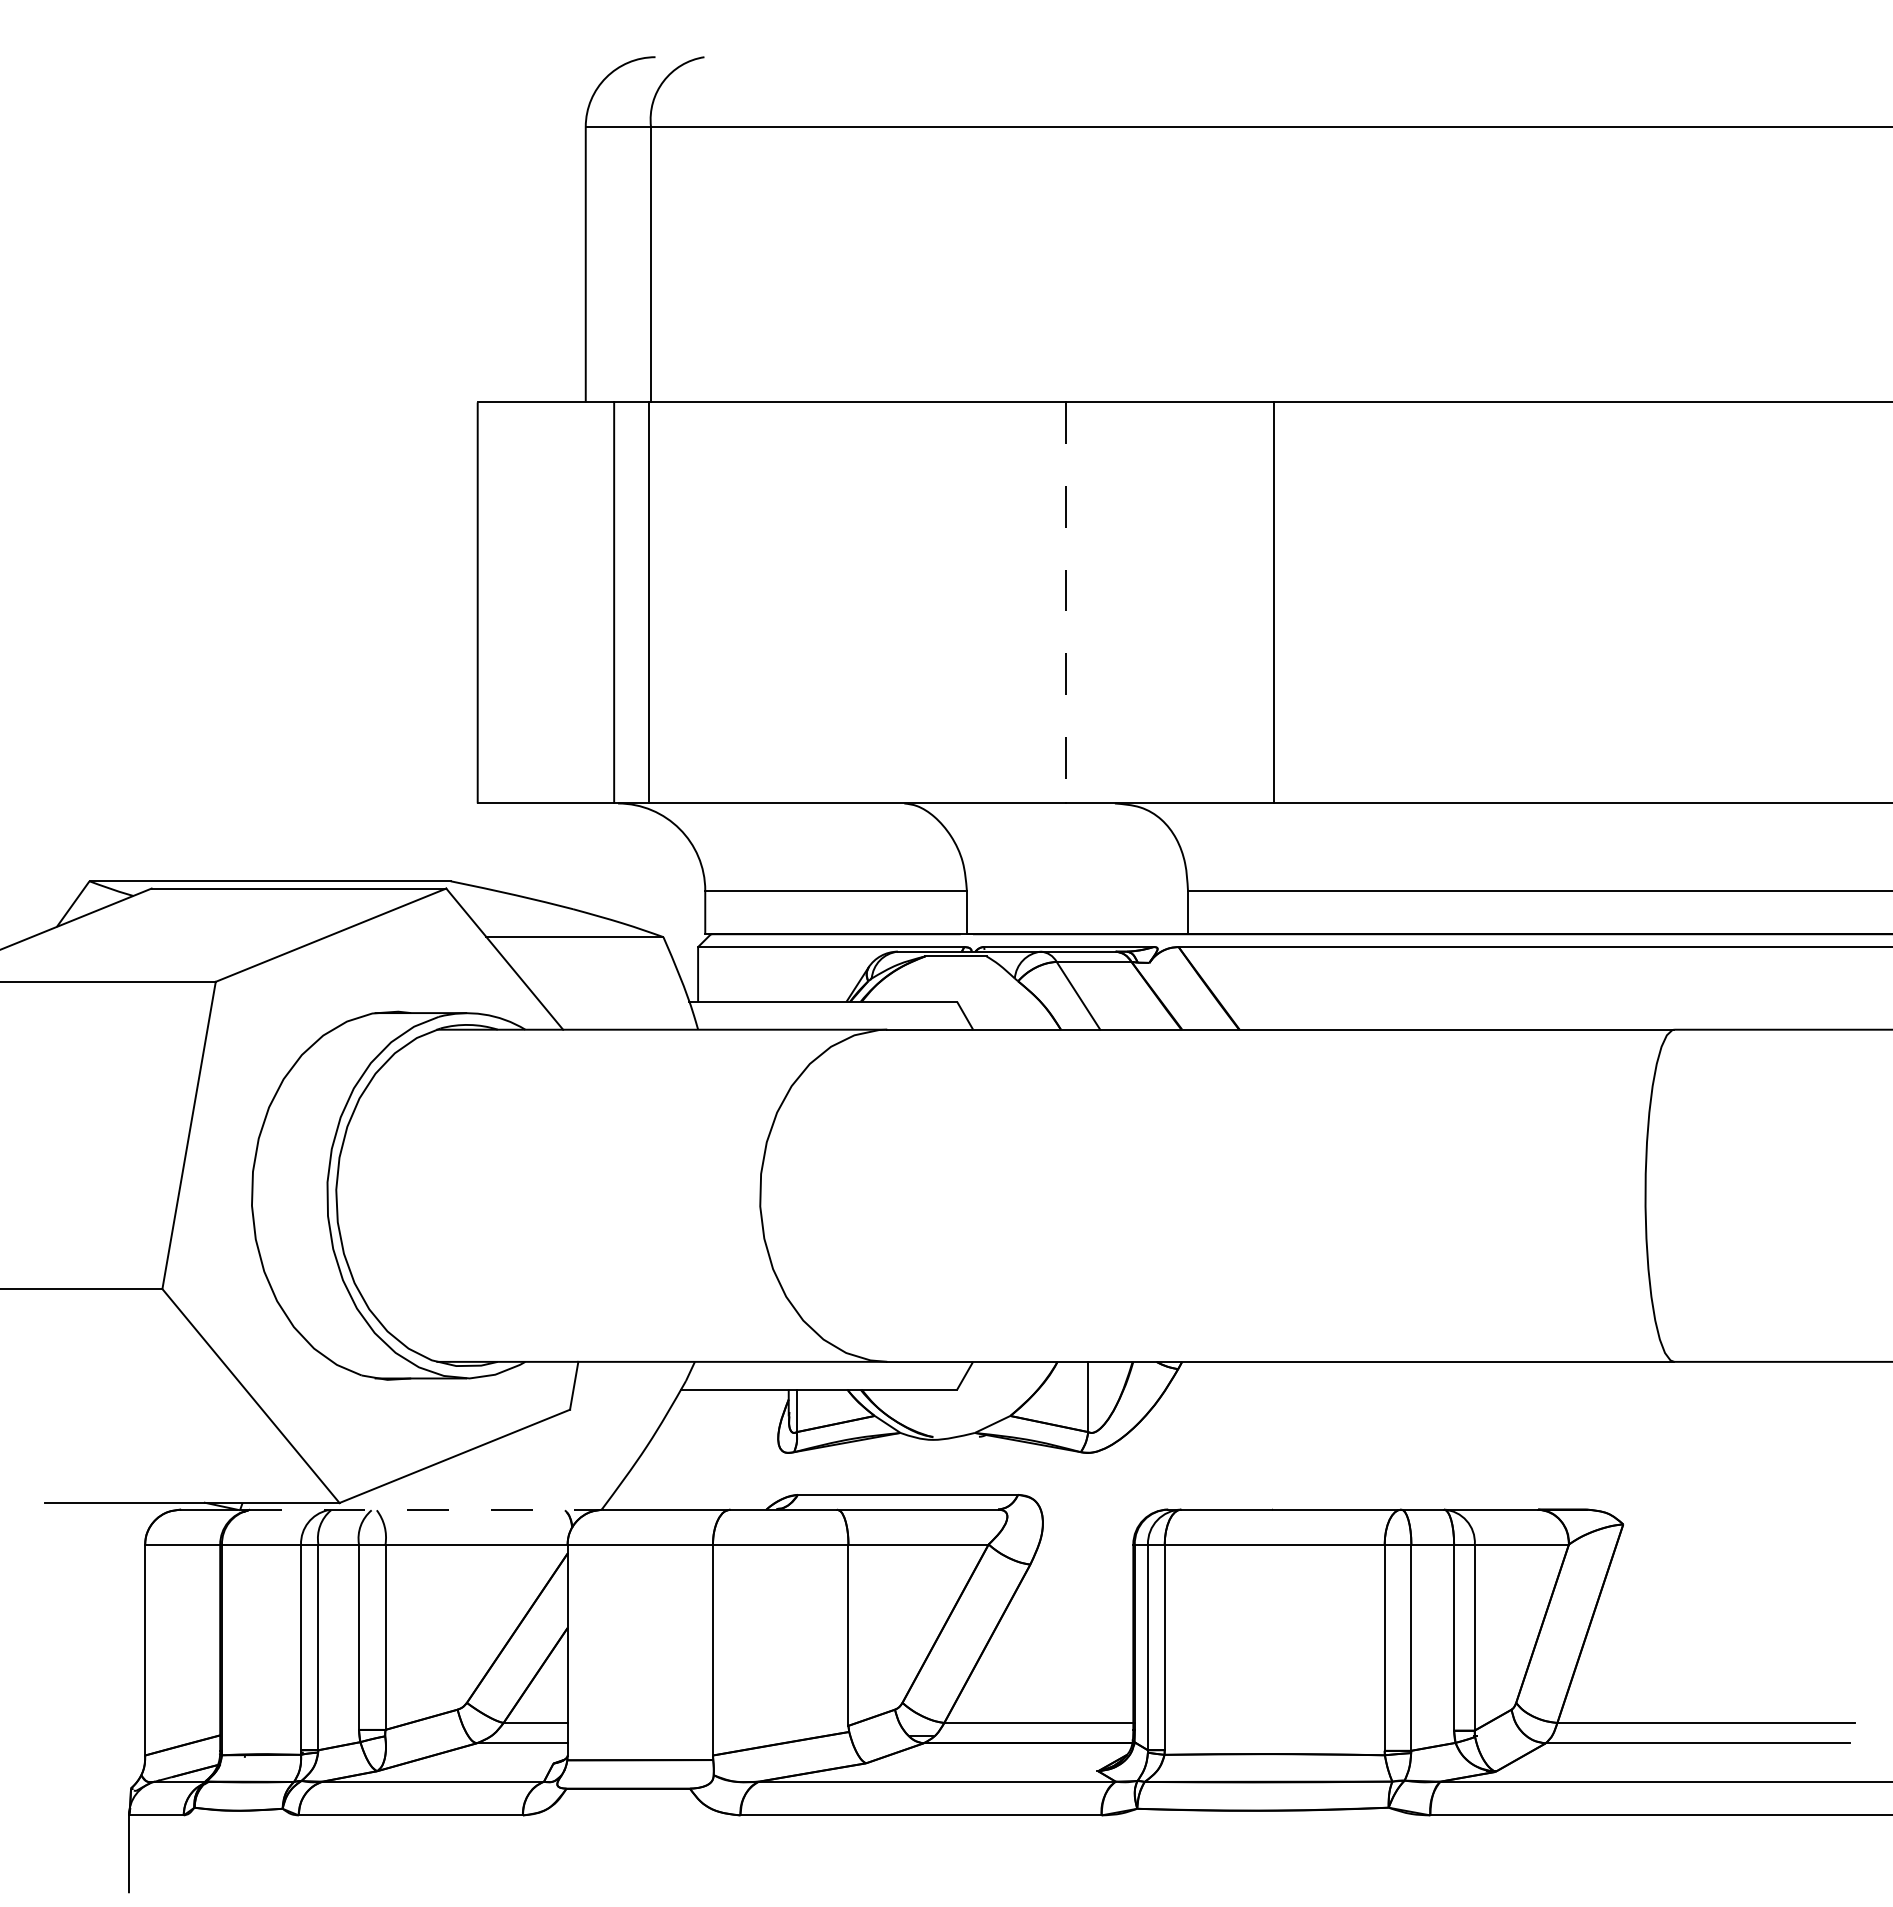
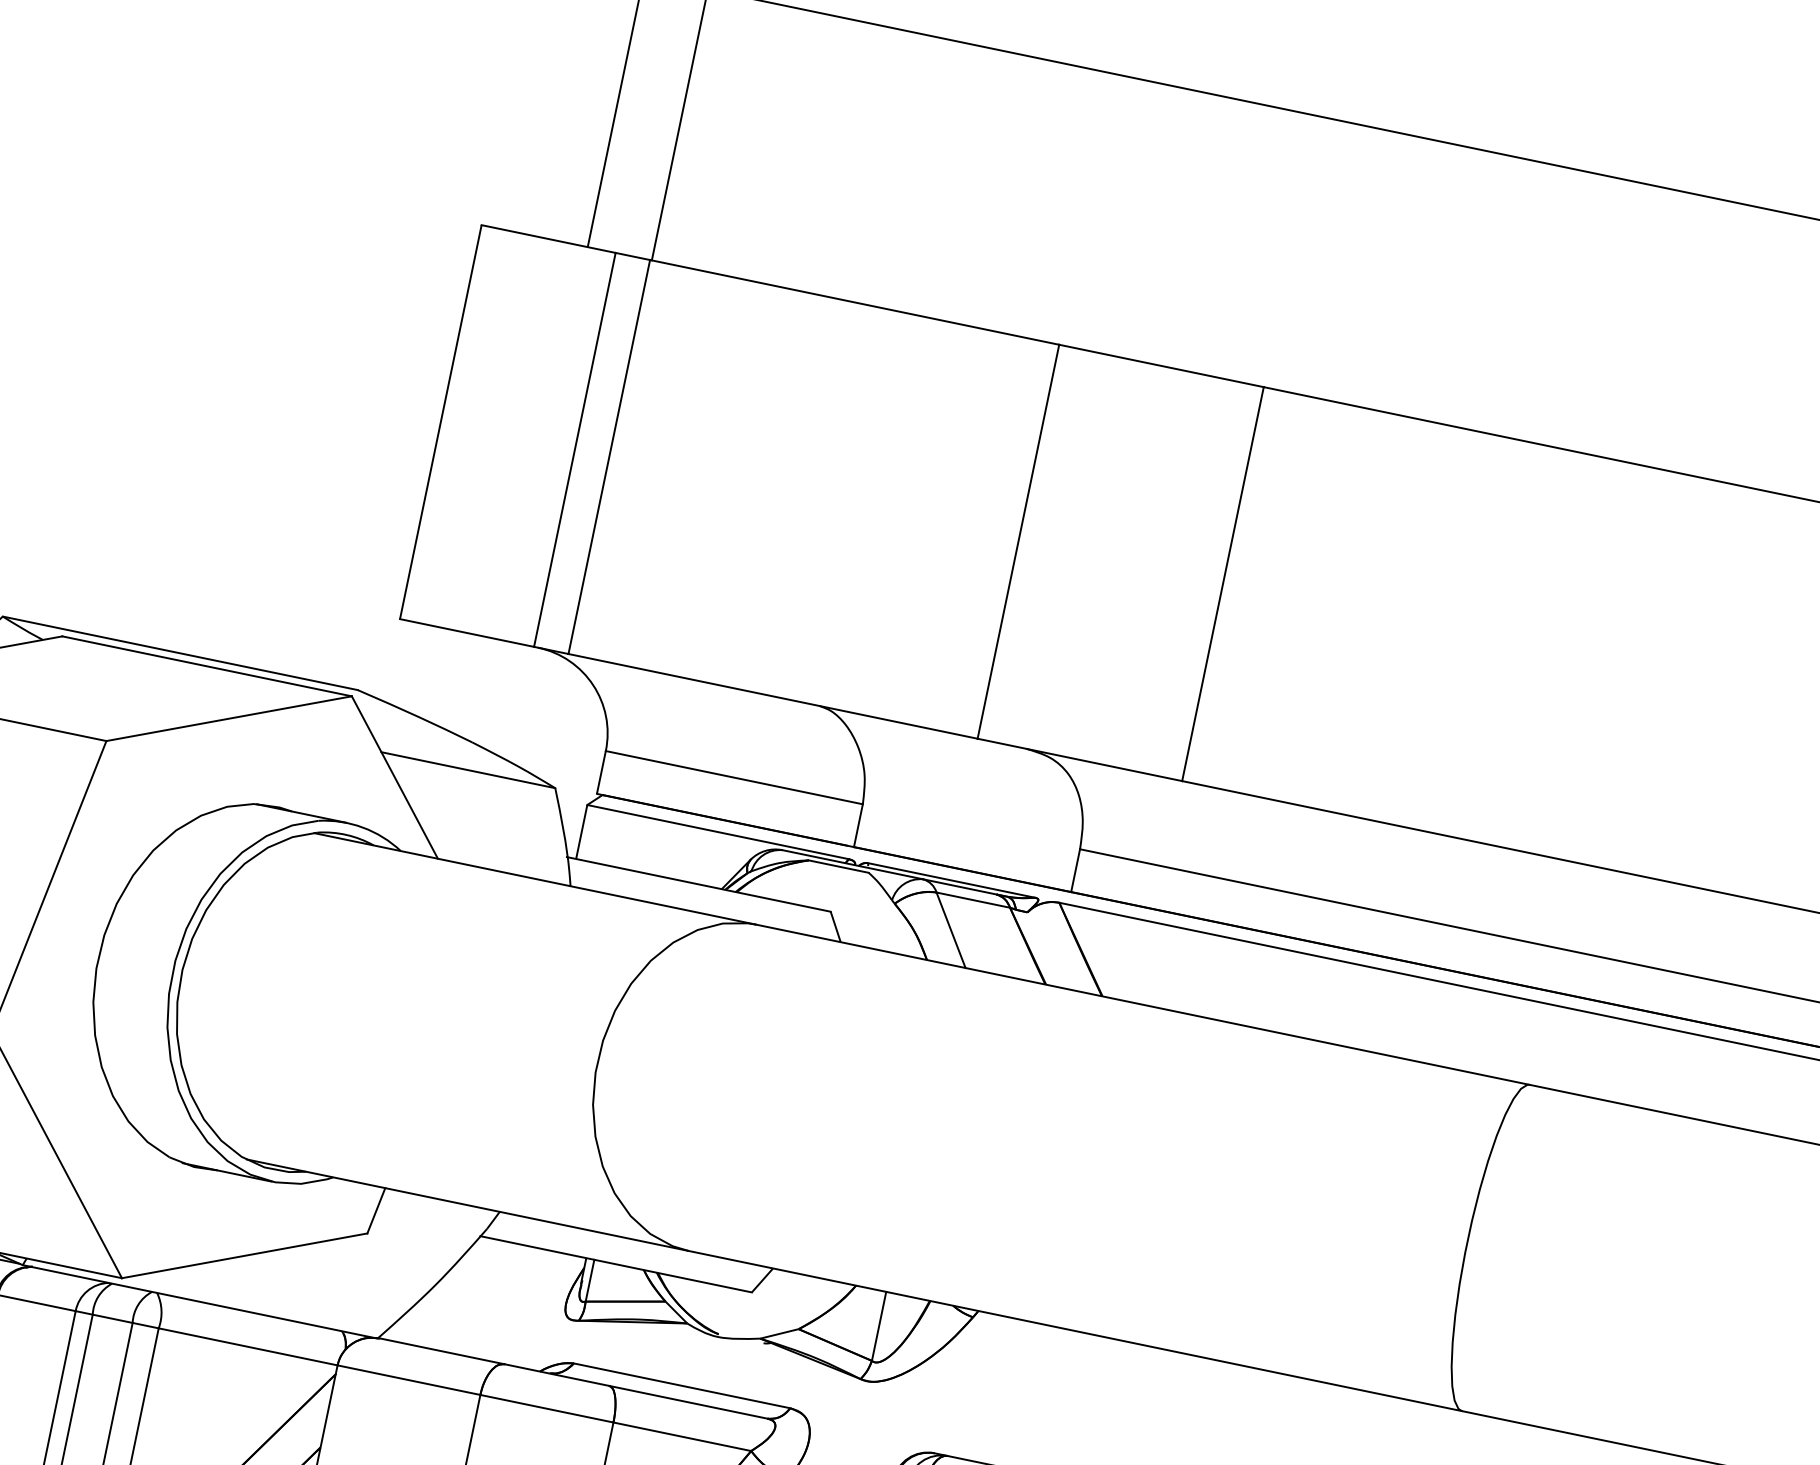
line: (1065, 602) -> (1018, 541), dashed -> solid
line: (420, 1510) -> (199, 1302), dashed -> solid

